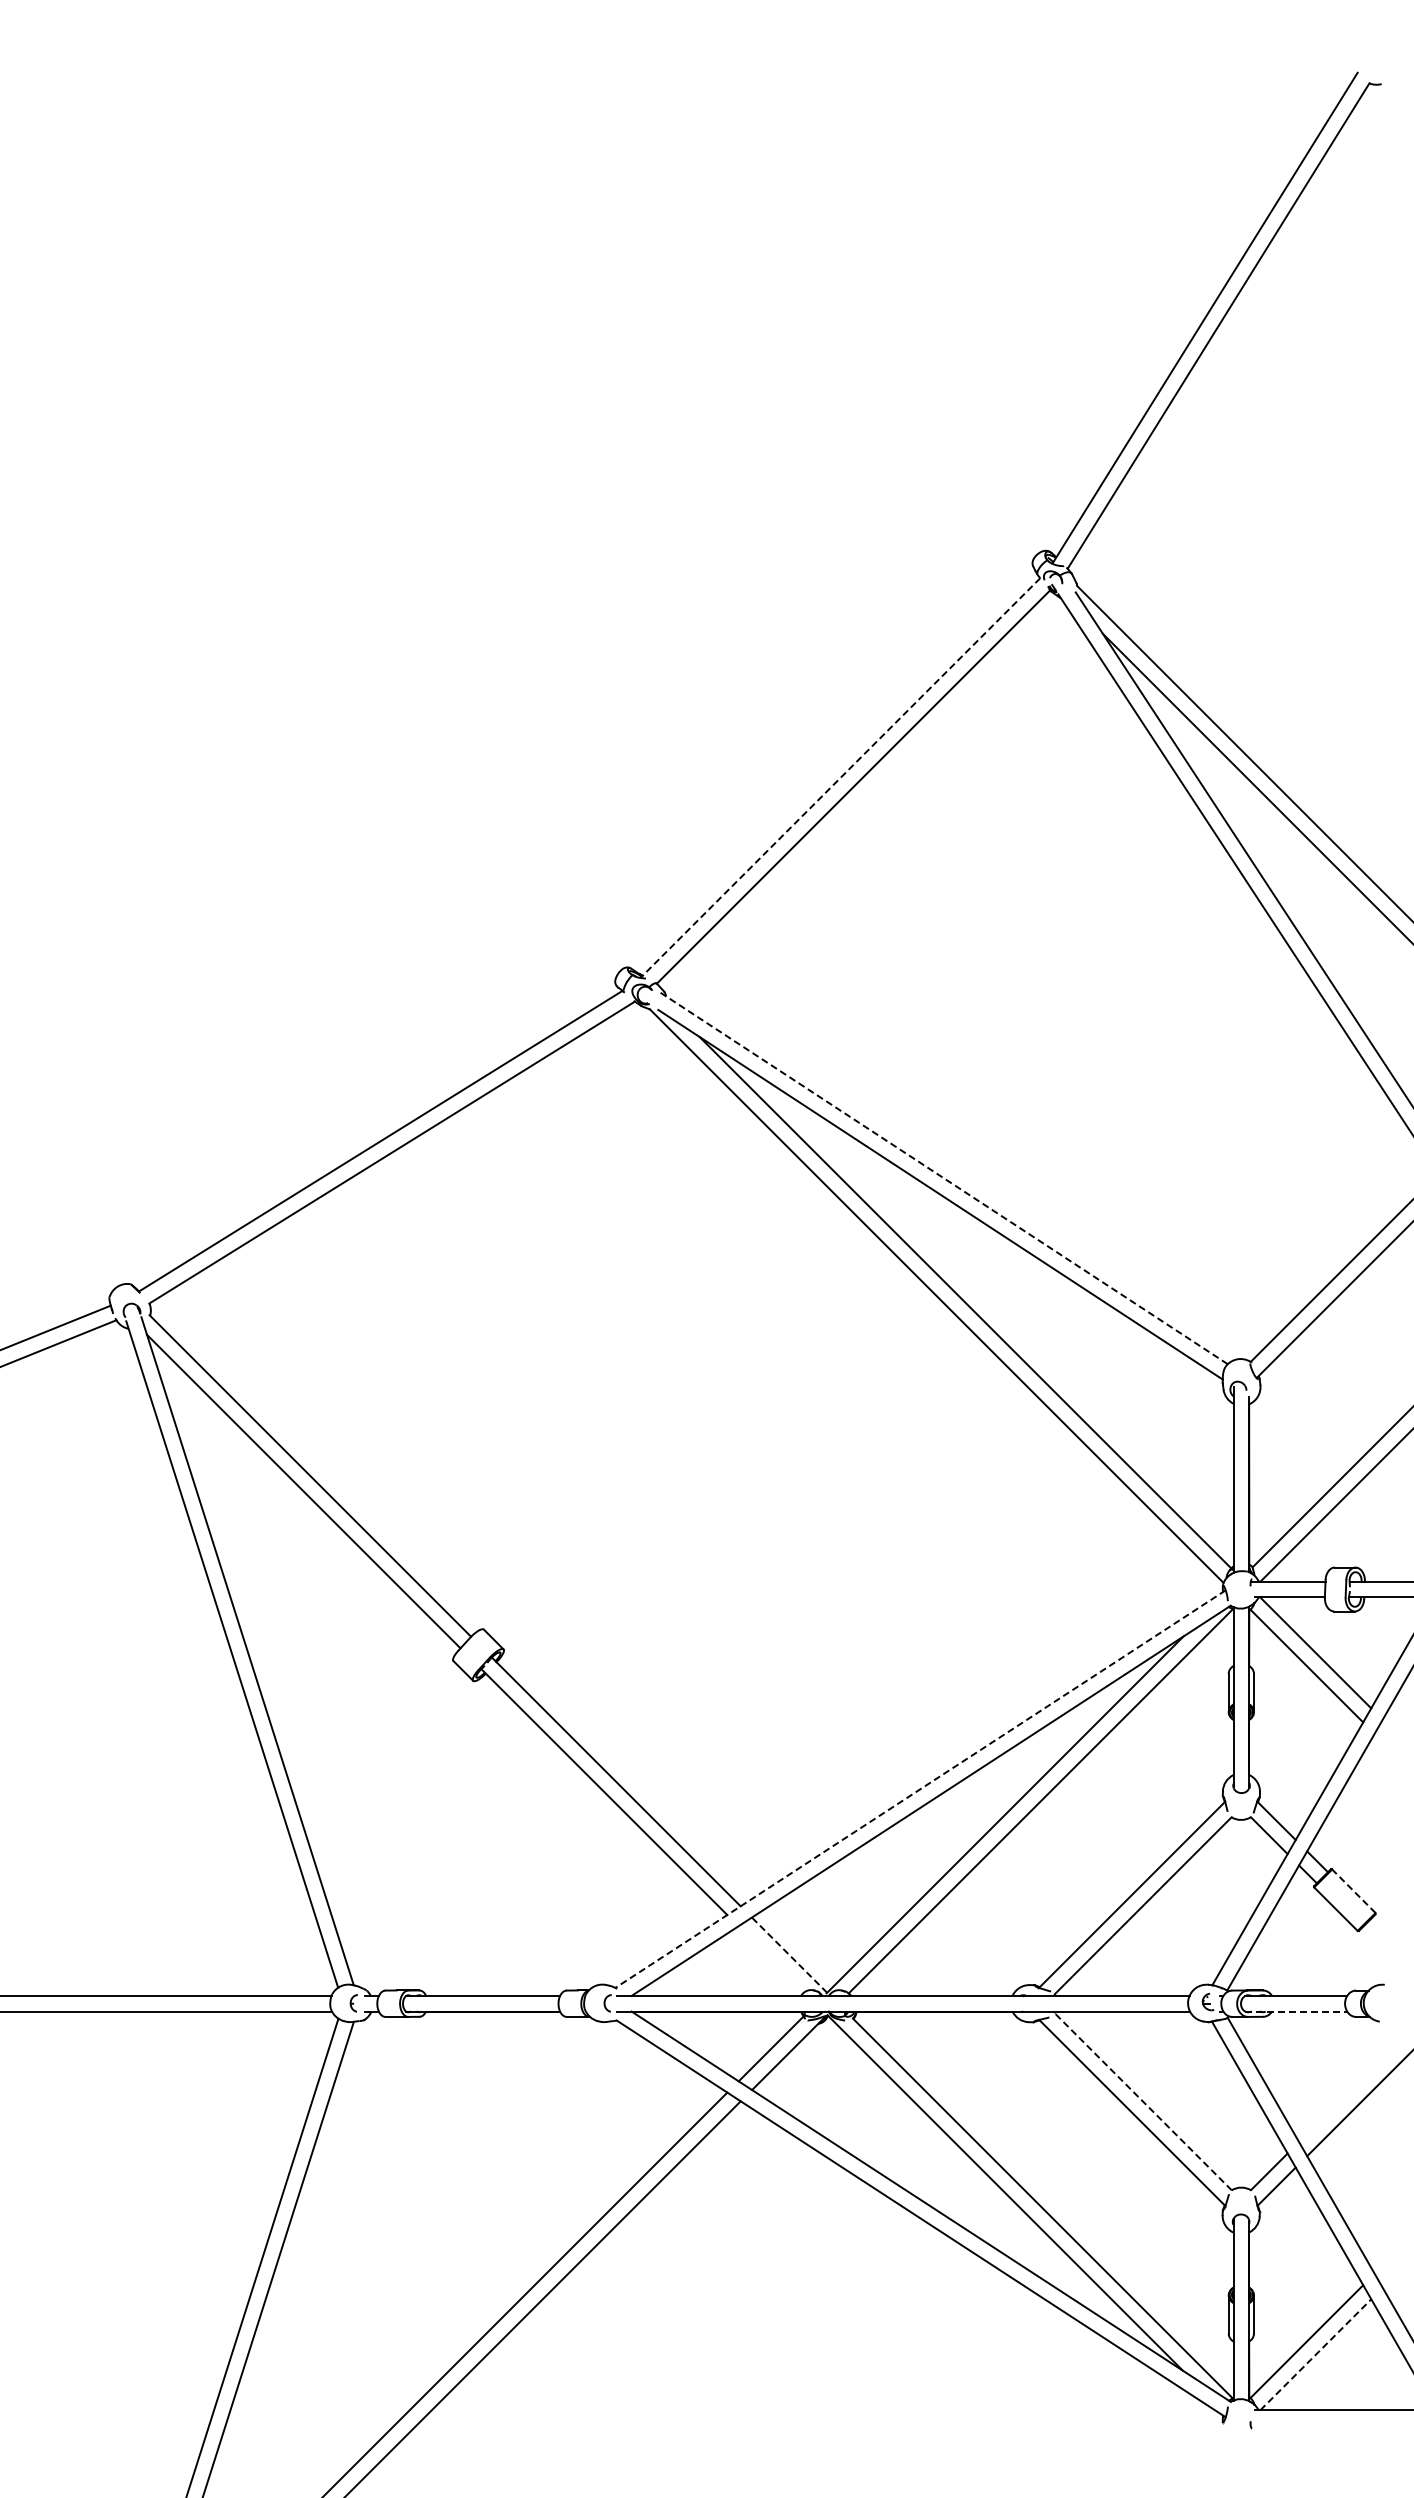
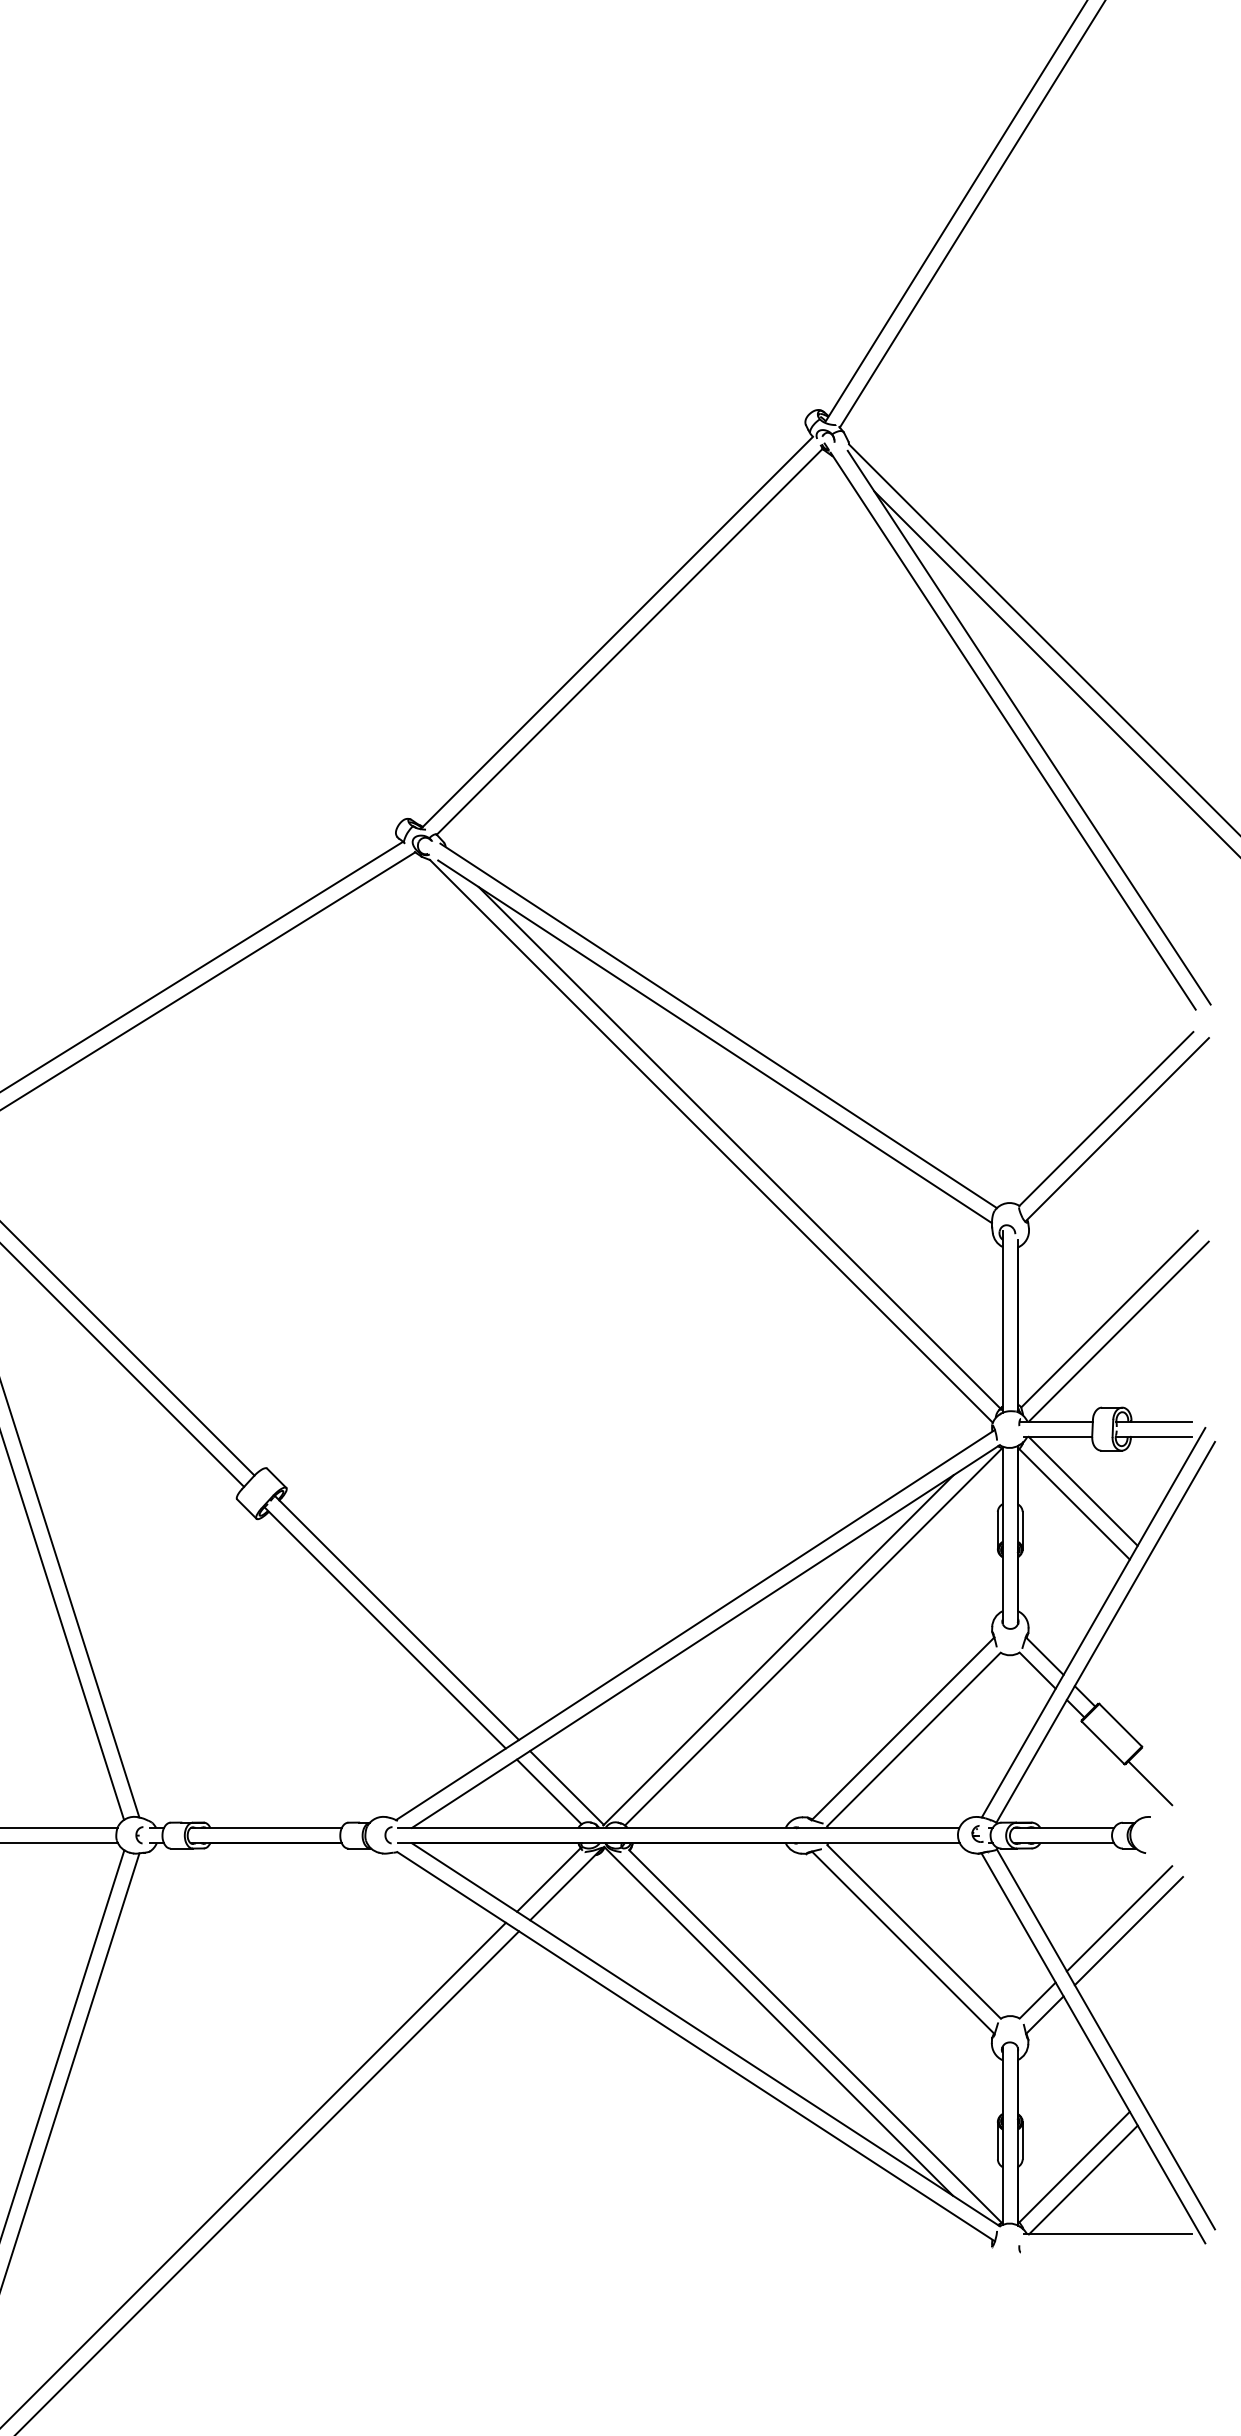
line: (840, 778) -> (616, 633), dashed -> solid
line: (944, 1178) -> (718, 1025), dashed -> solid
line: (920, 1789) -> (695, 1625), dashed -> solid
line: (1353, 1891) -> (1120, 1725), dashed -> solid
line: (1383, 1950) -> (1149, 1783), added
line: (789, 1954) -> (566, 1787), dashed -> solid
line: (771, 1959) -> (549, 1792), added
line: (1296, 2011) -> (1064, 1843), dashed -> solid
line: (1352, 2088) -> (1119, 1918), added
line: (1143, 2101) -> (914, 1931), dashed -> solid
line: (1316, 2354) -> (1083, 2179), dashed -> solid

